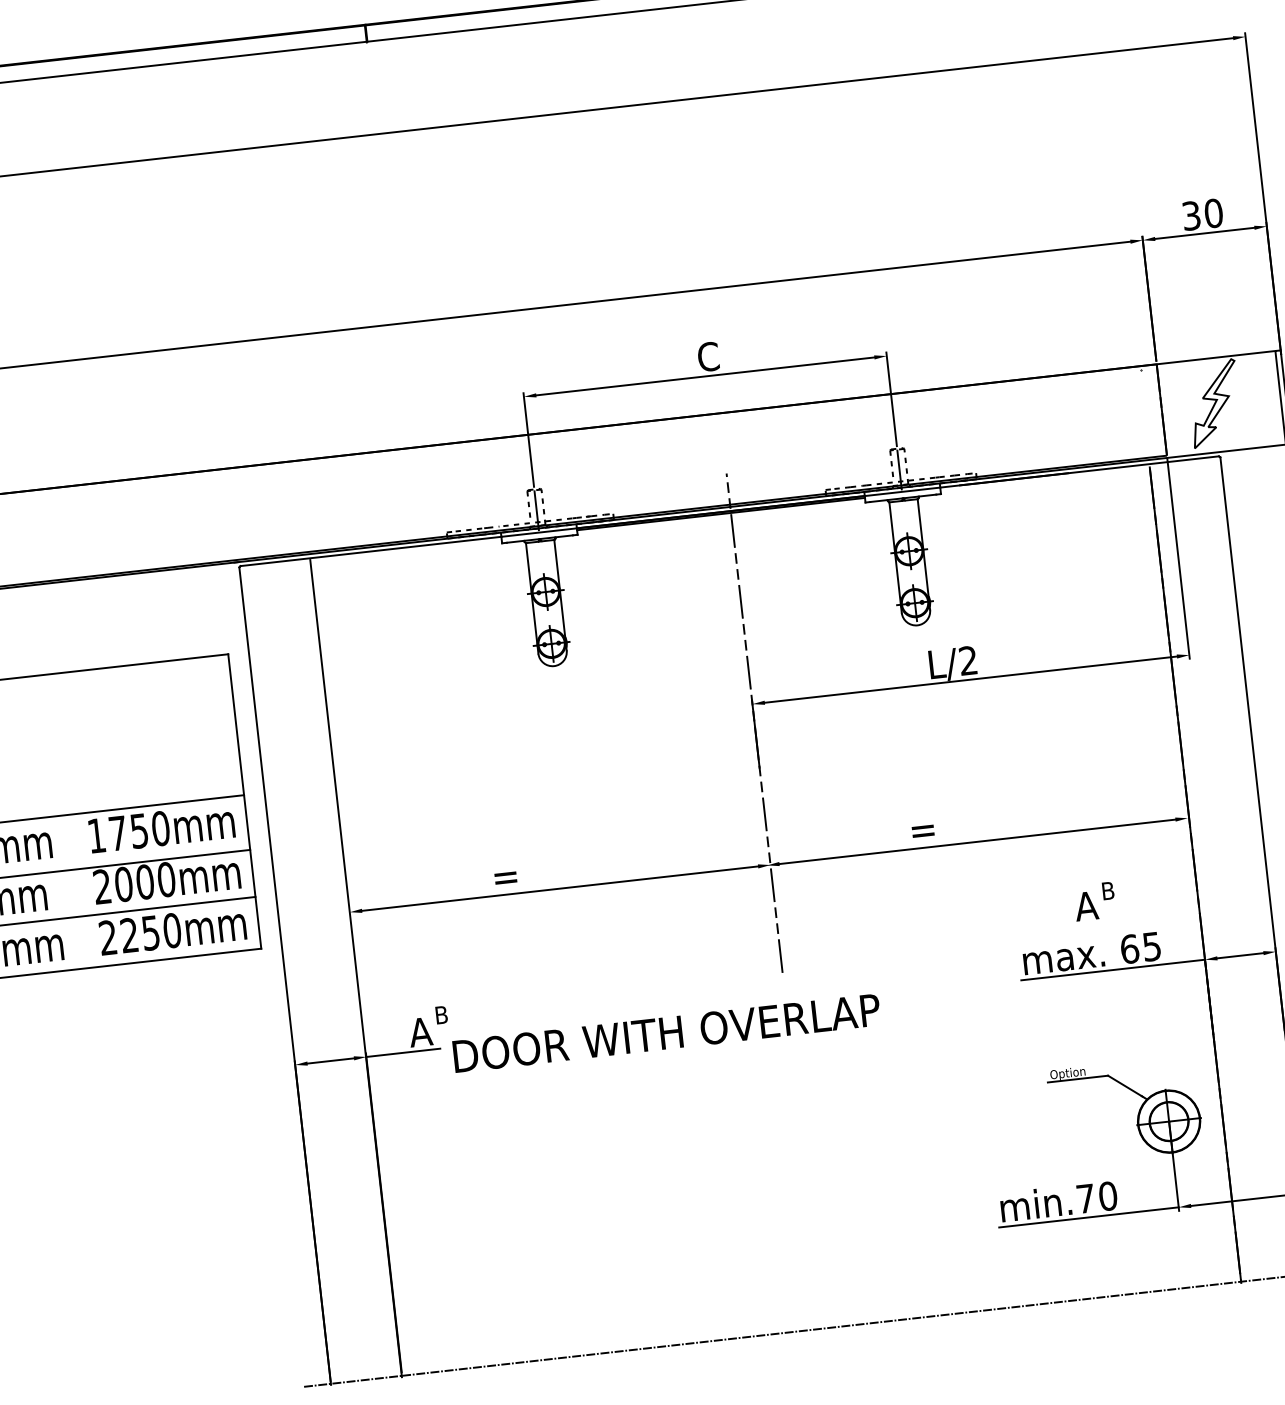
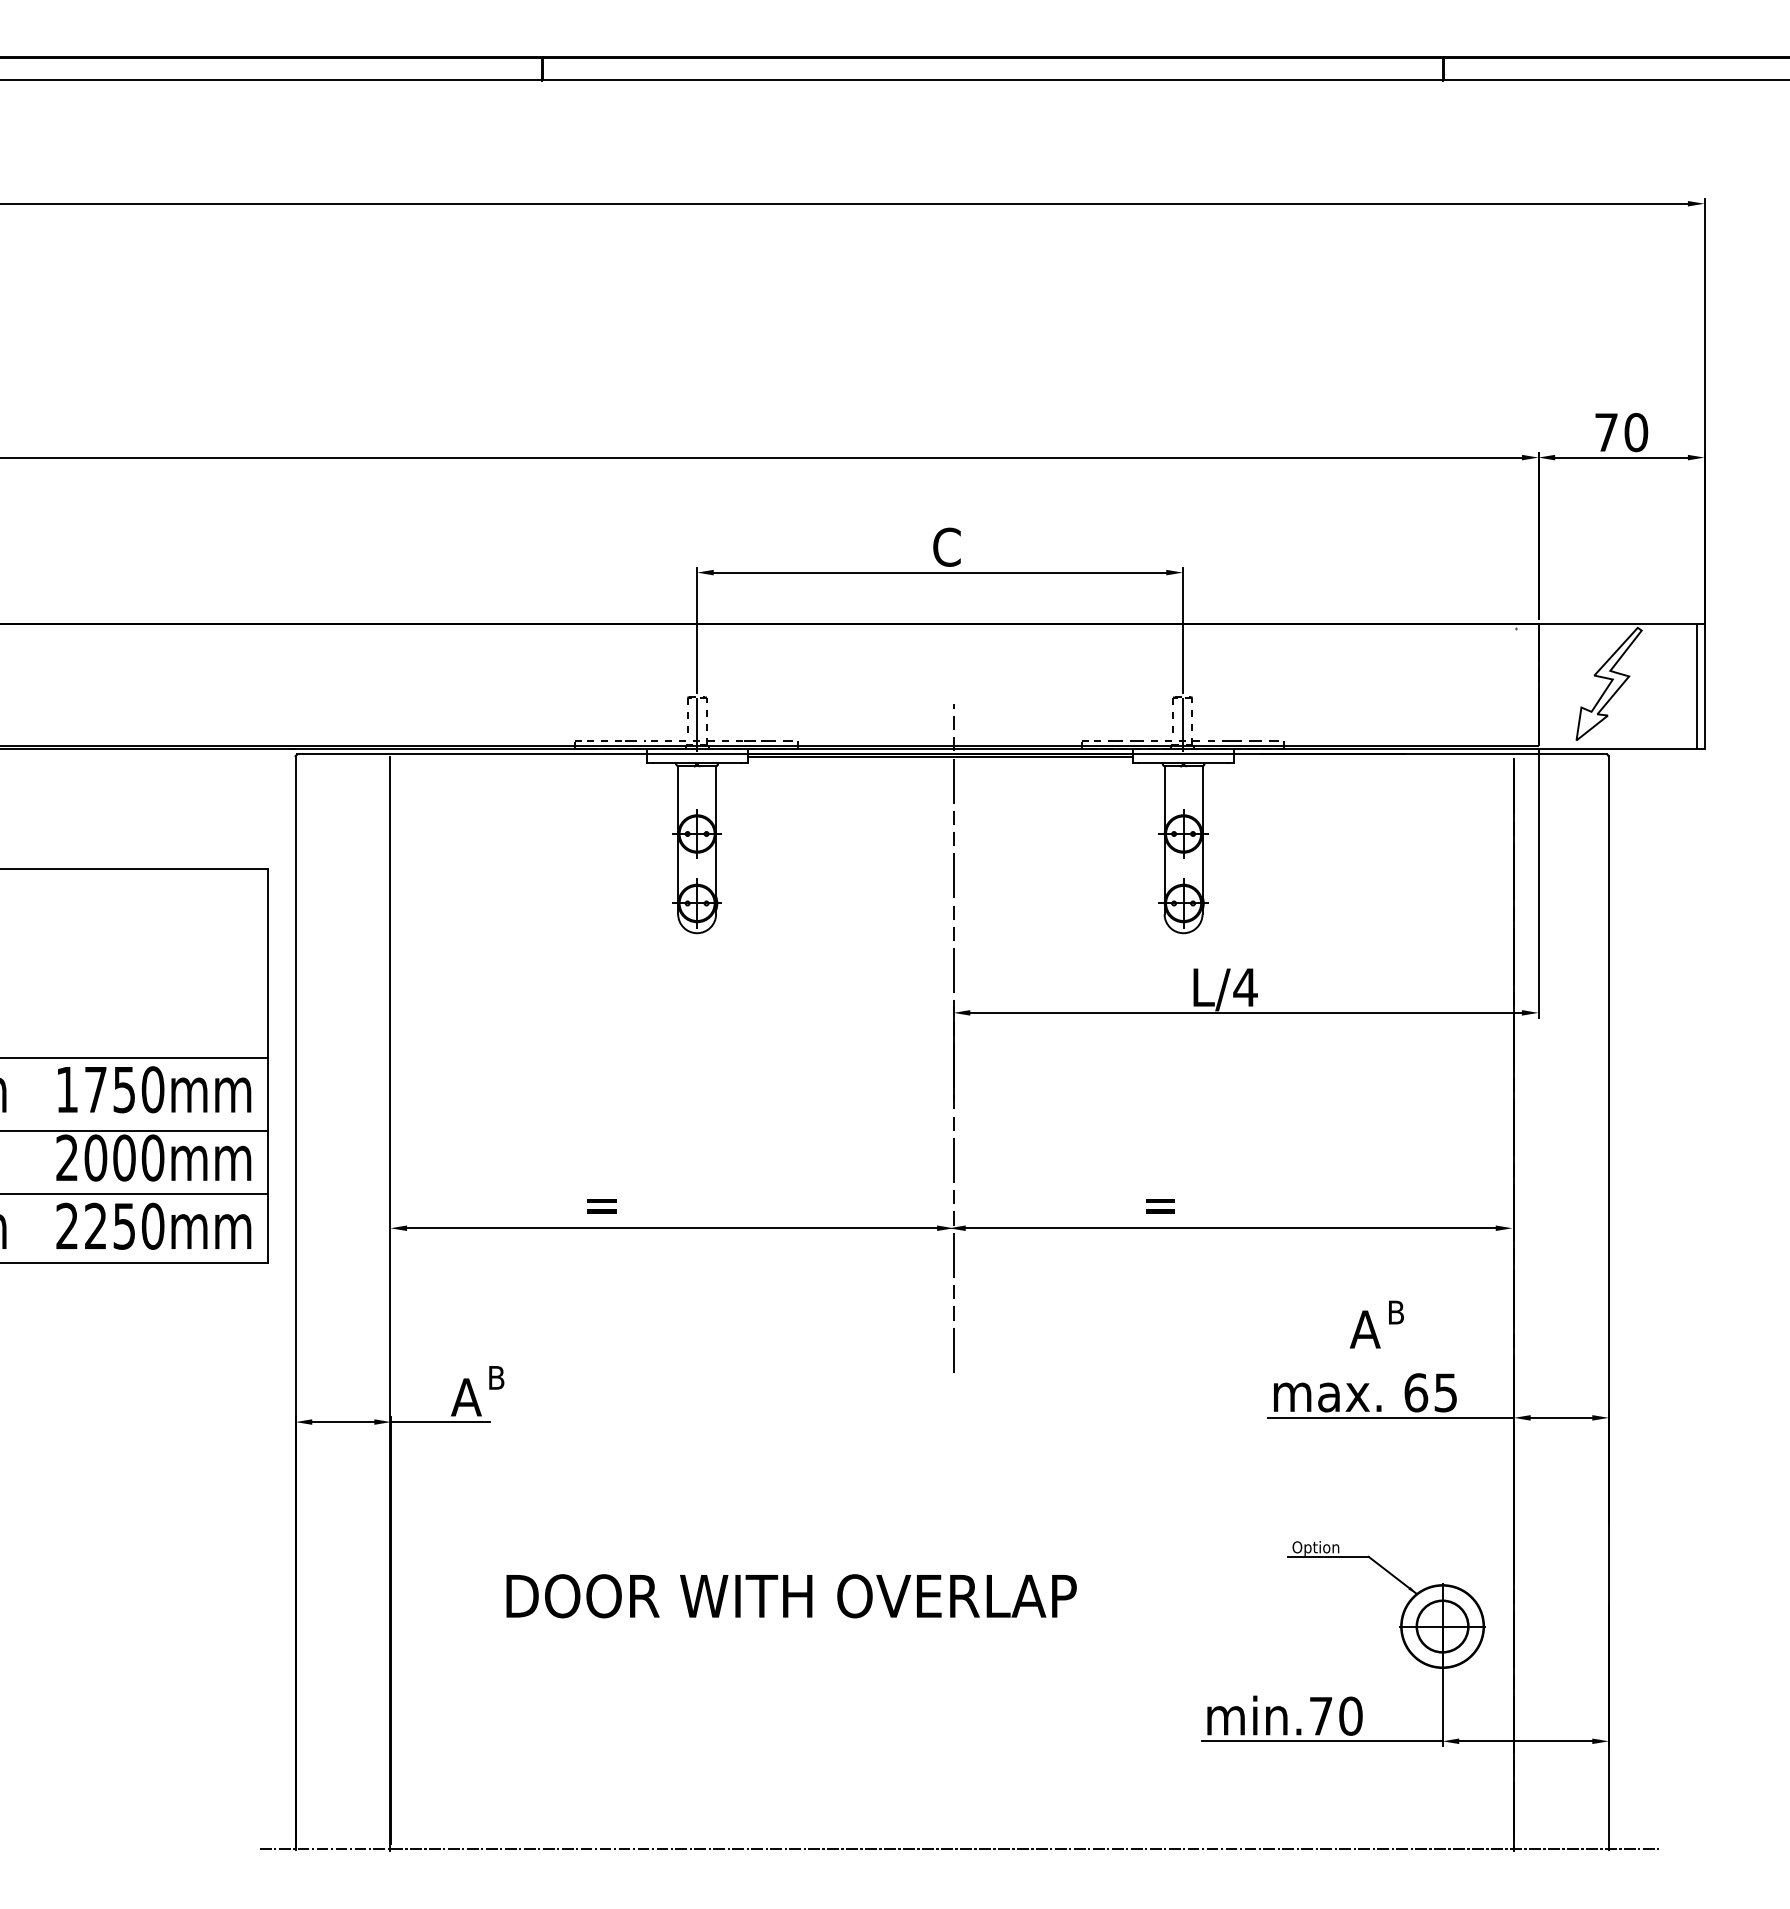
text: (1191, 215) -> (1606, 432), 30 -> 70
text: (968, 660) -> (1245, 987), L/2 -> L/4
text: (666, 1033) -> (791, 1596), moved

